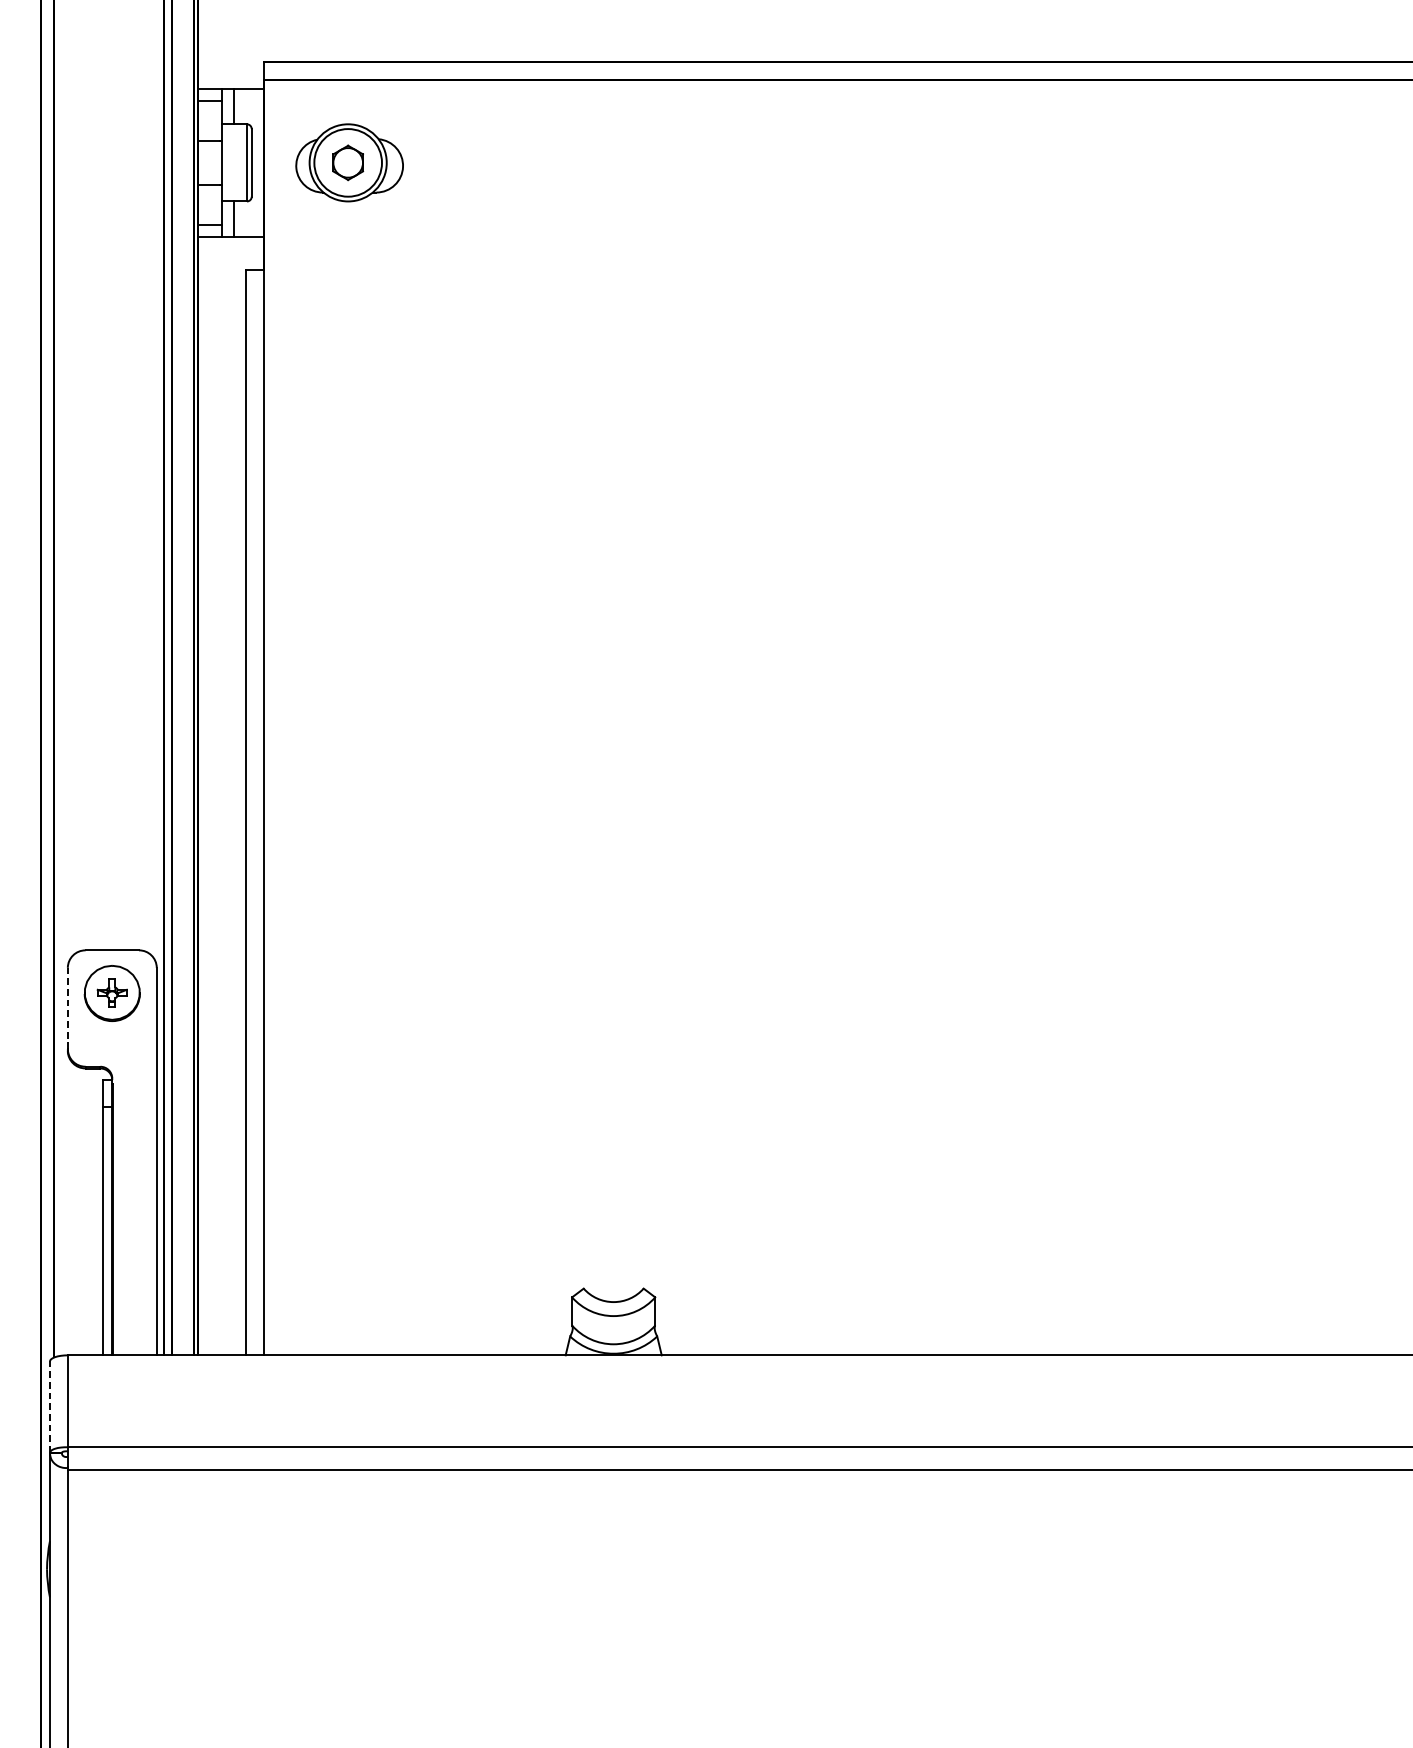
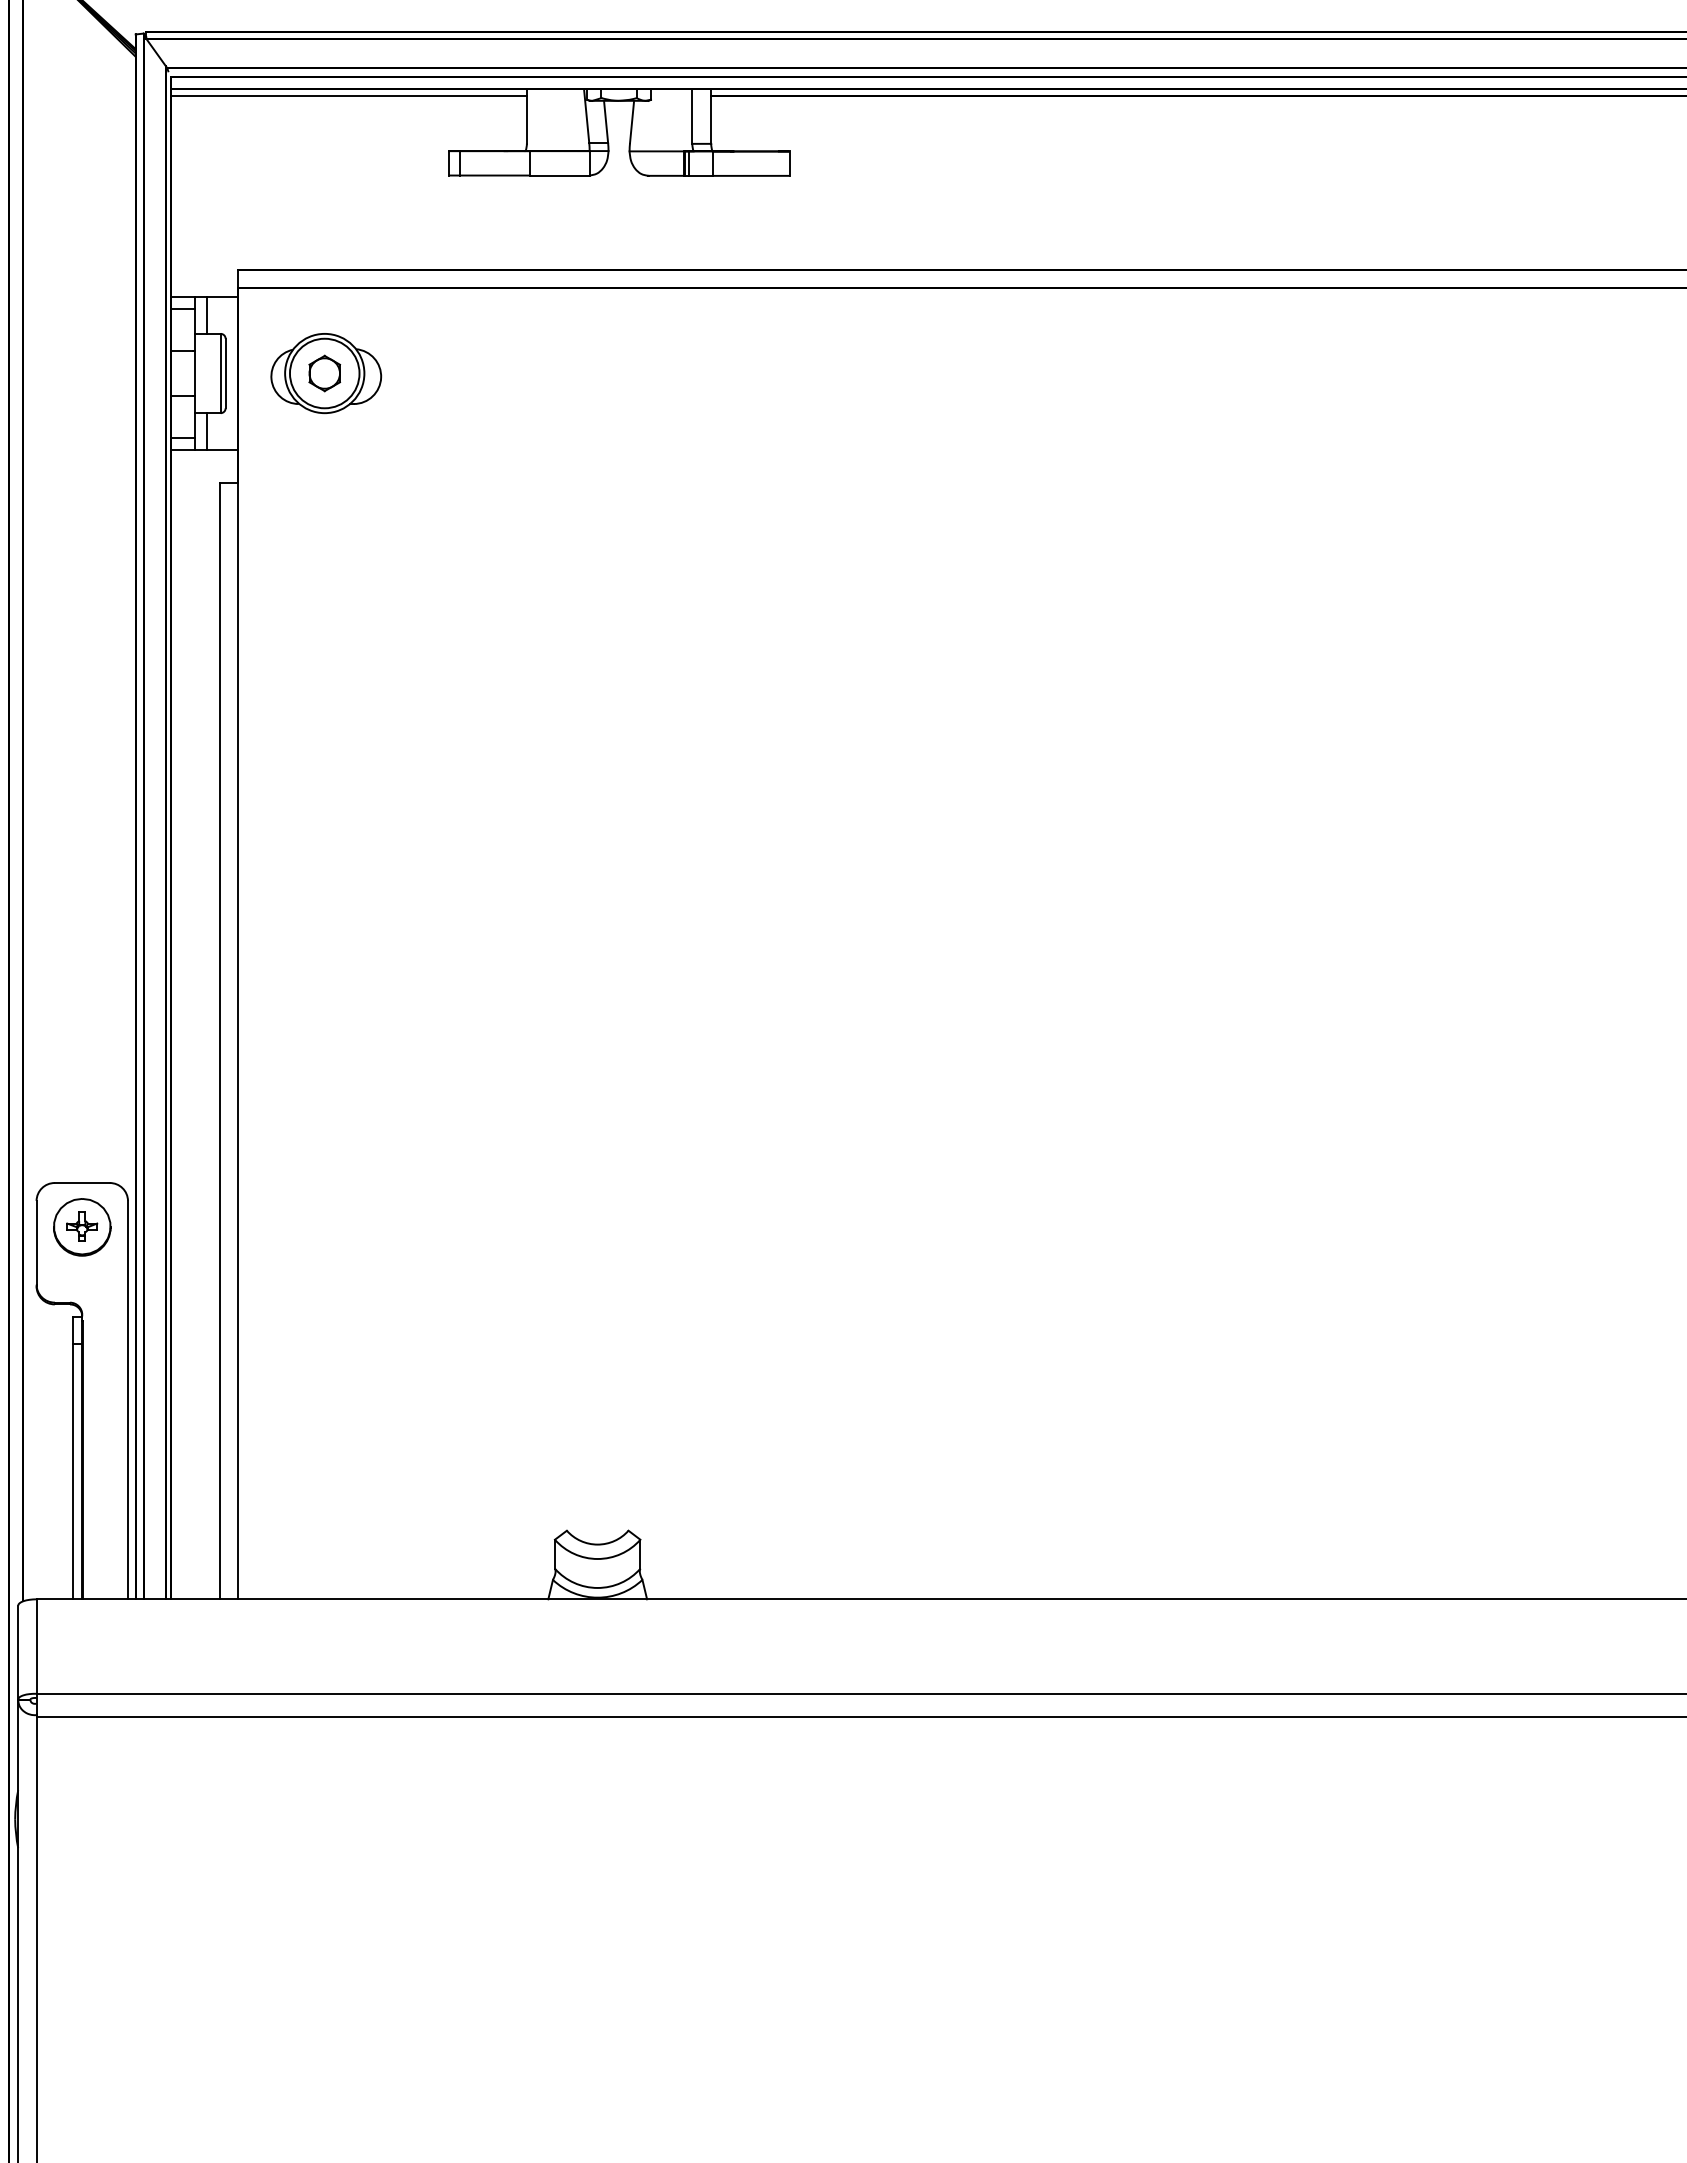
line: (67, 1008) -> (36, 1242), dashed -> solid
line: (50, 1407) -> (18, 1652), dashed -> solid

